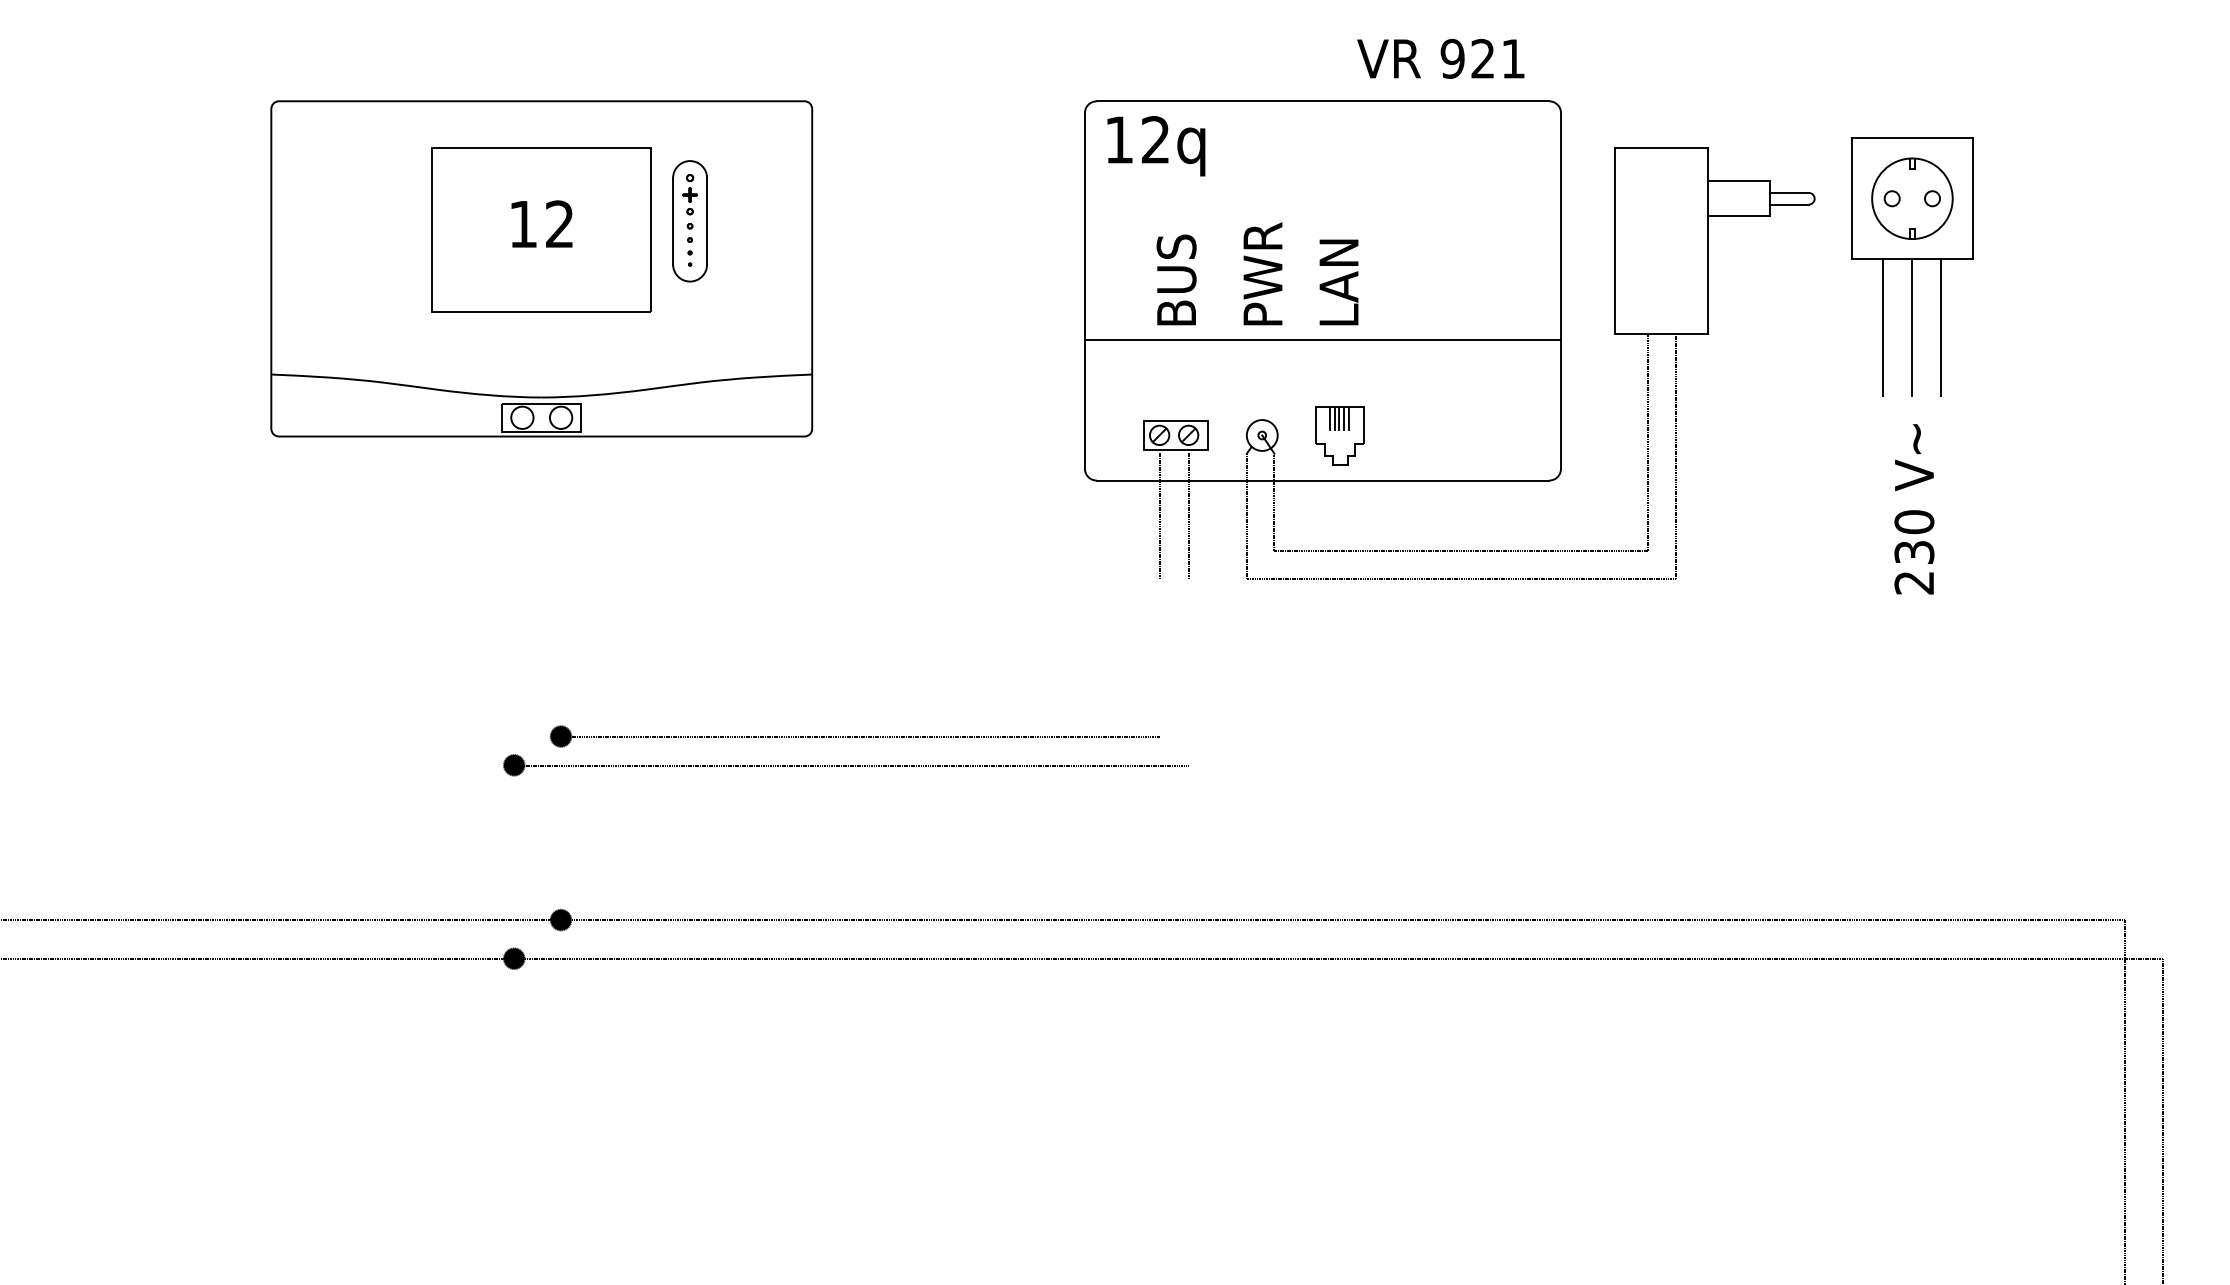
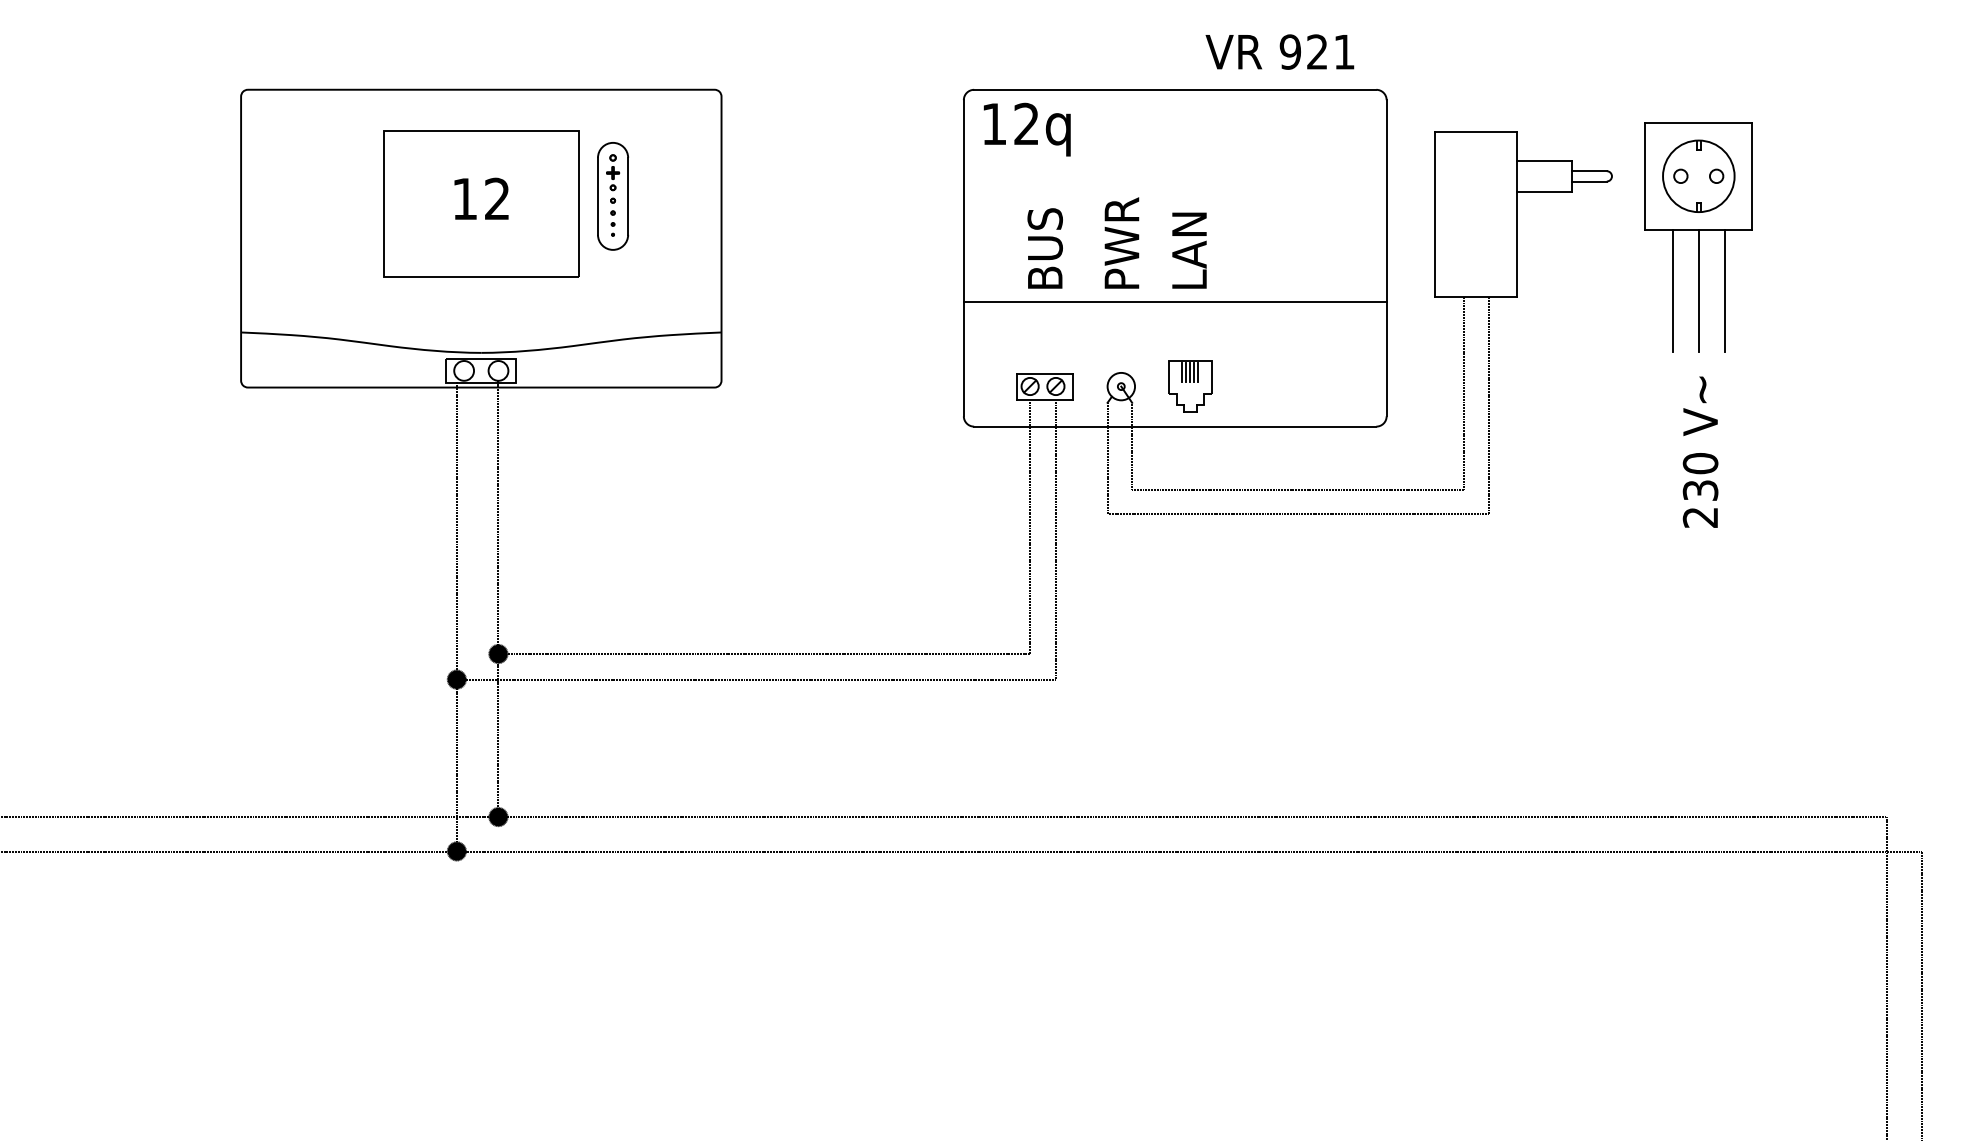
line: (1160, 658) -> (1030, 584), added
line: (1188, 671) -> (1055, 596), added
line: (561, 674) -> (498, 598), added
line: (513, 694) -> (456, 616), added

